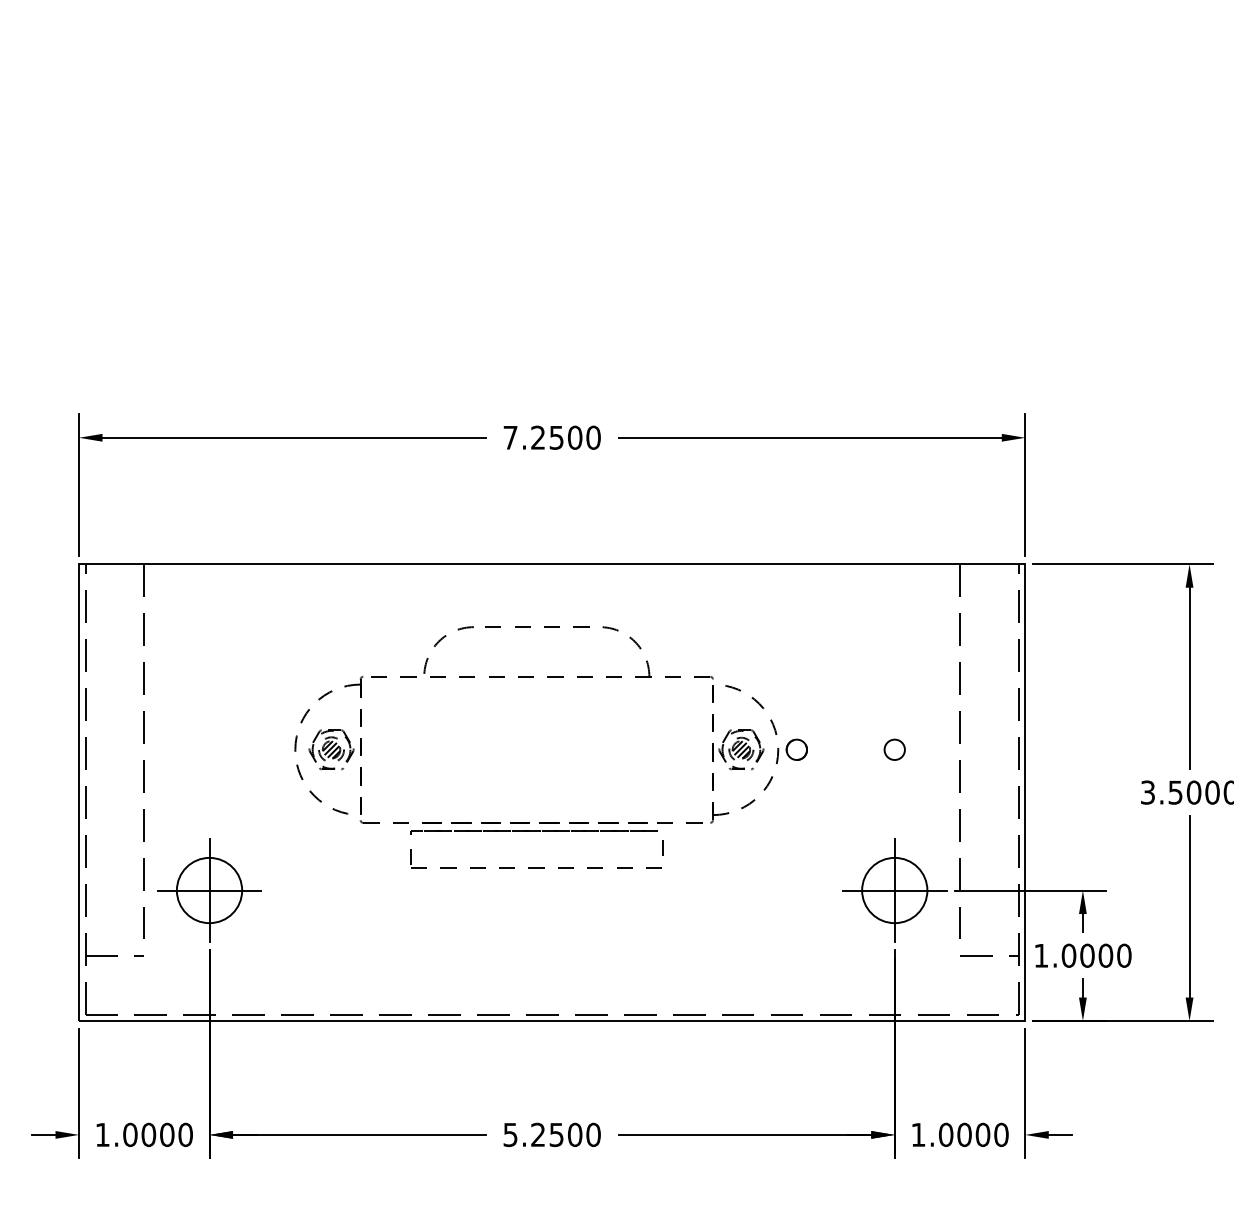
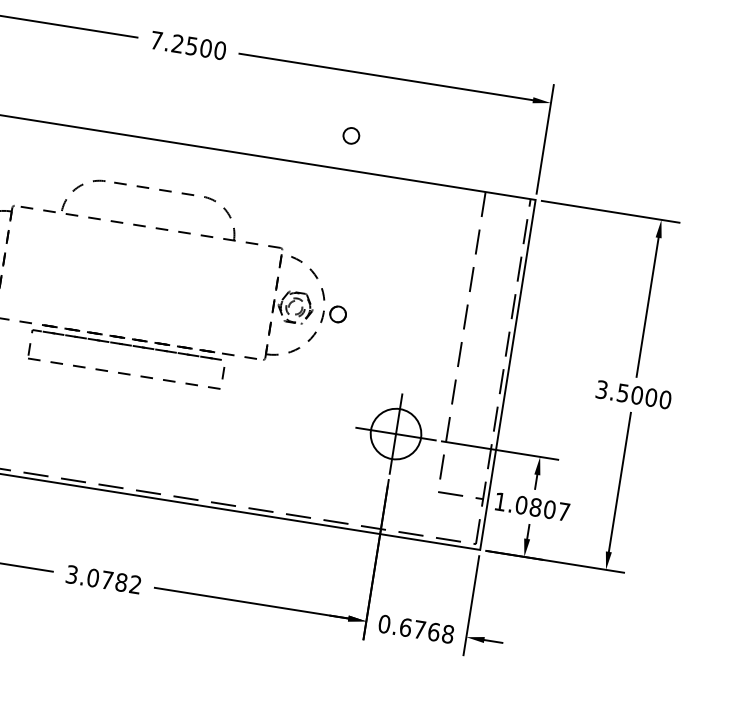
hatch: (741, 749) -> (295, 307), removed
circle: (894, 749) -> (351, 135), moved
text: (1105, 955) -> (549, 509), 1.0000 -> 1.0807
text: (552, 1134) -> (104, 579), 5.2500 -> 3.0782
text: (959, 1134) -> (416, 628), 1.0000 -> 0.6768

